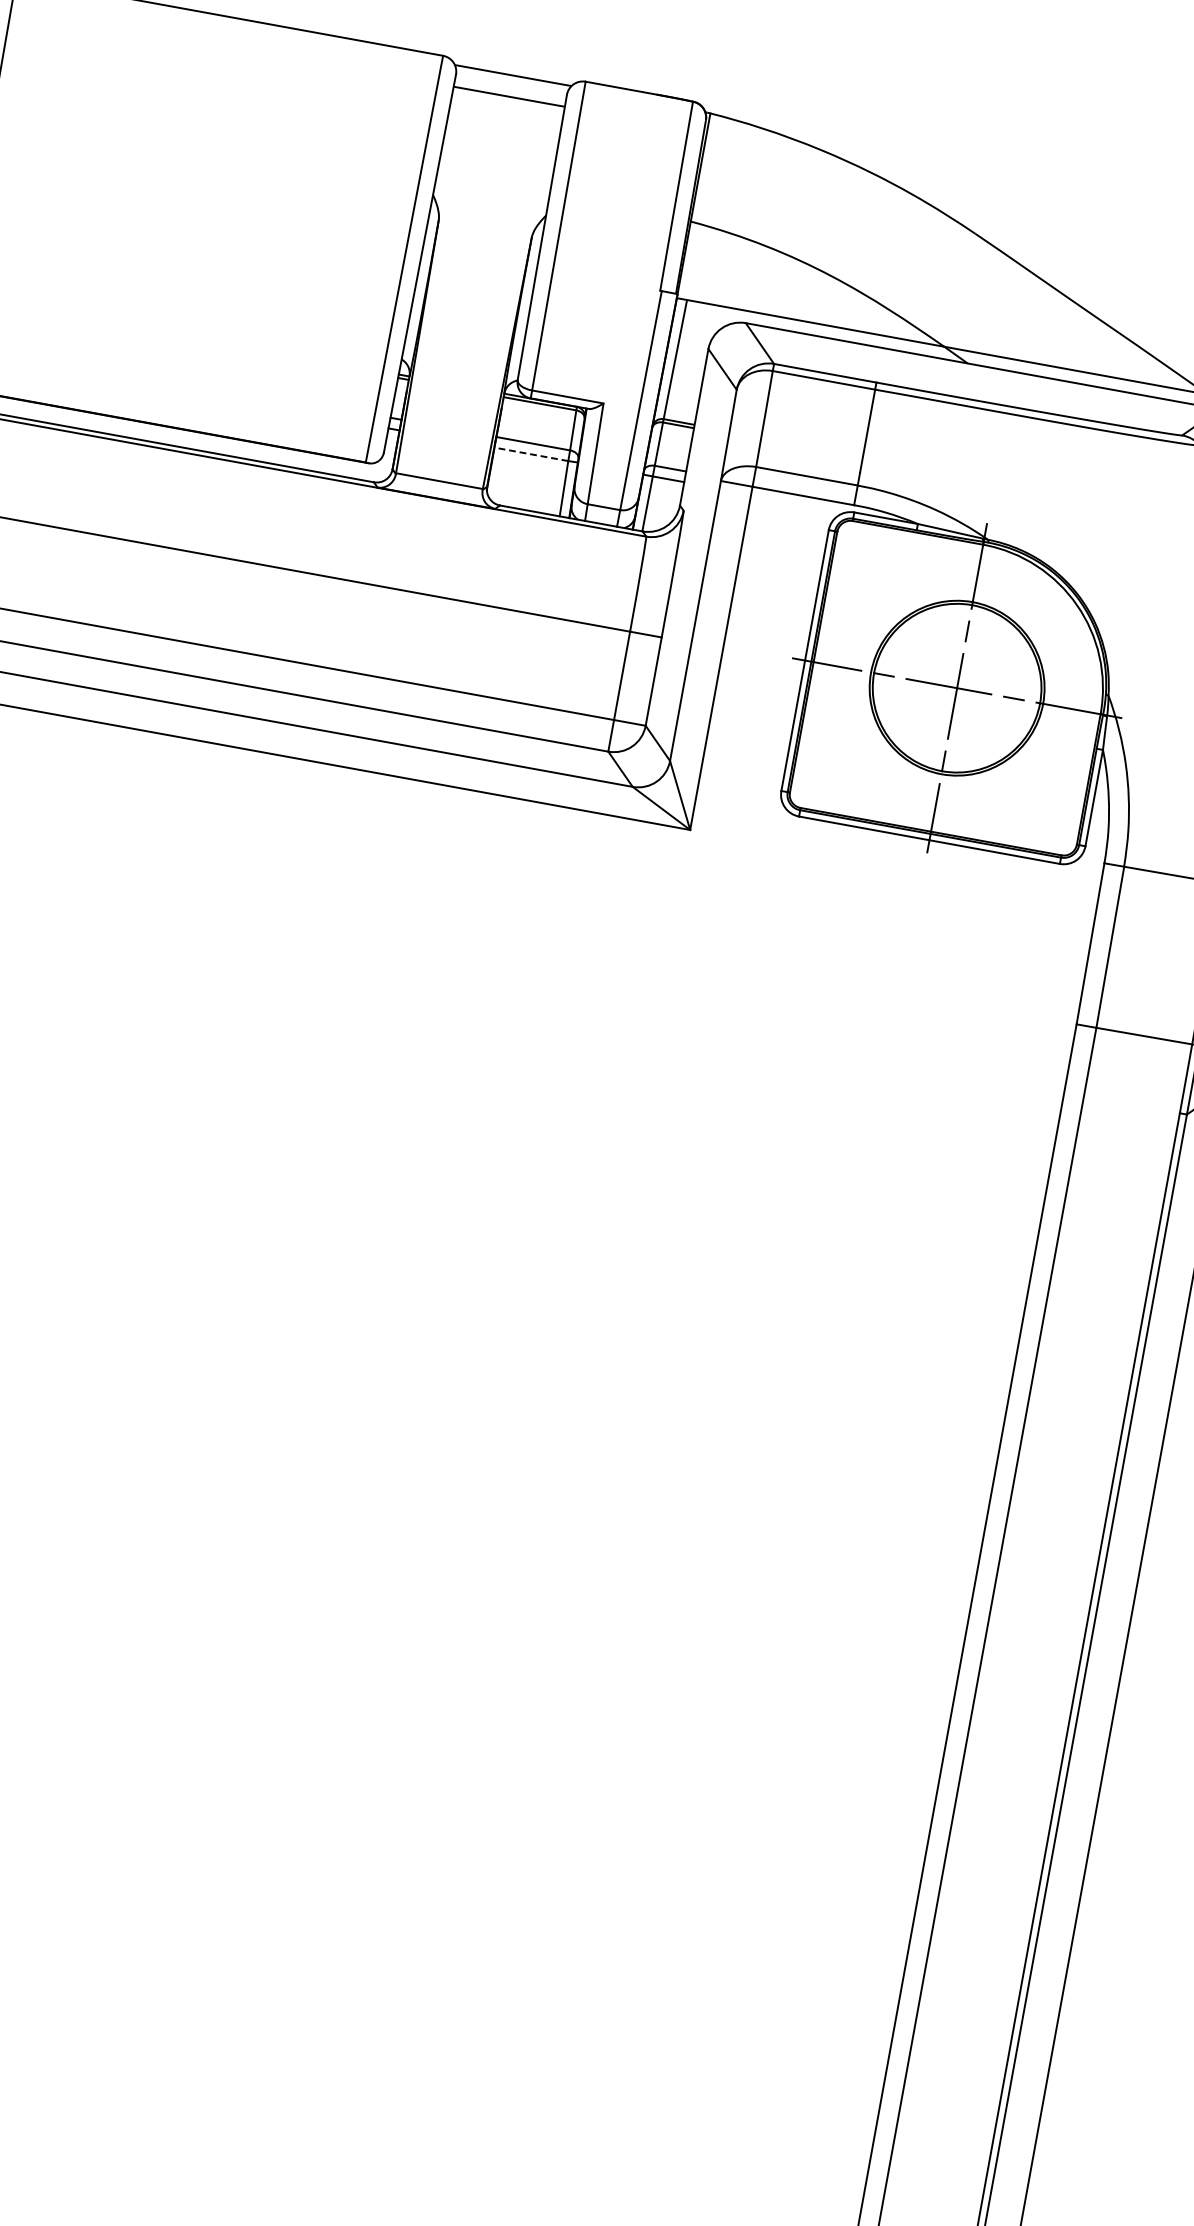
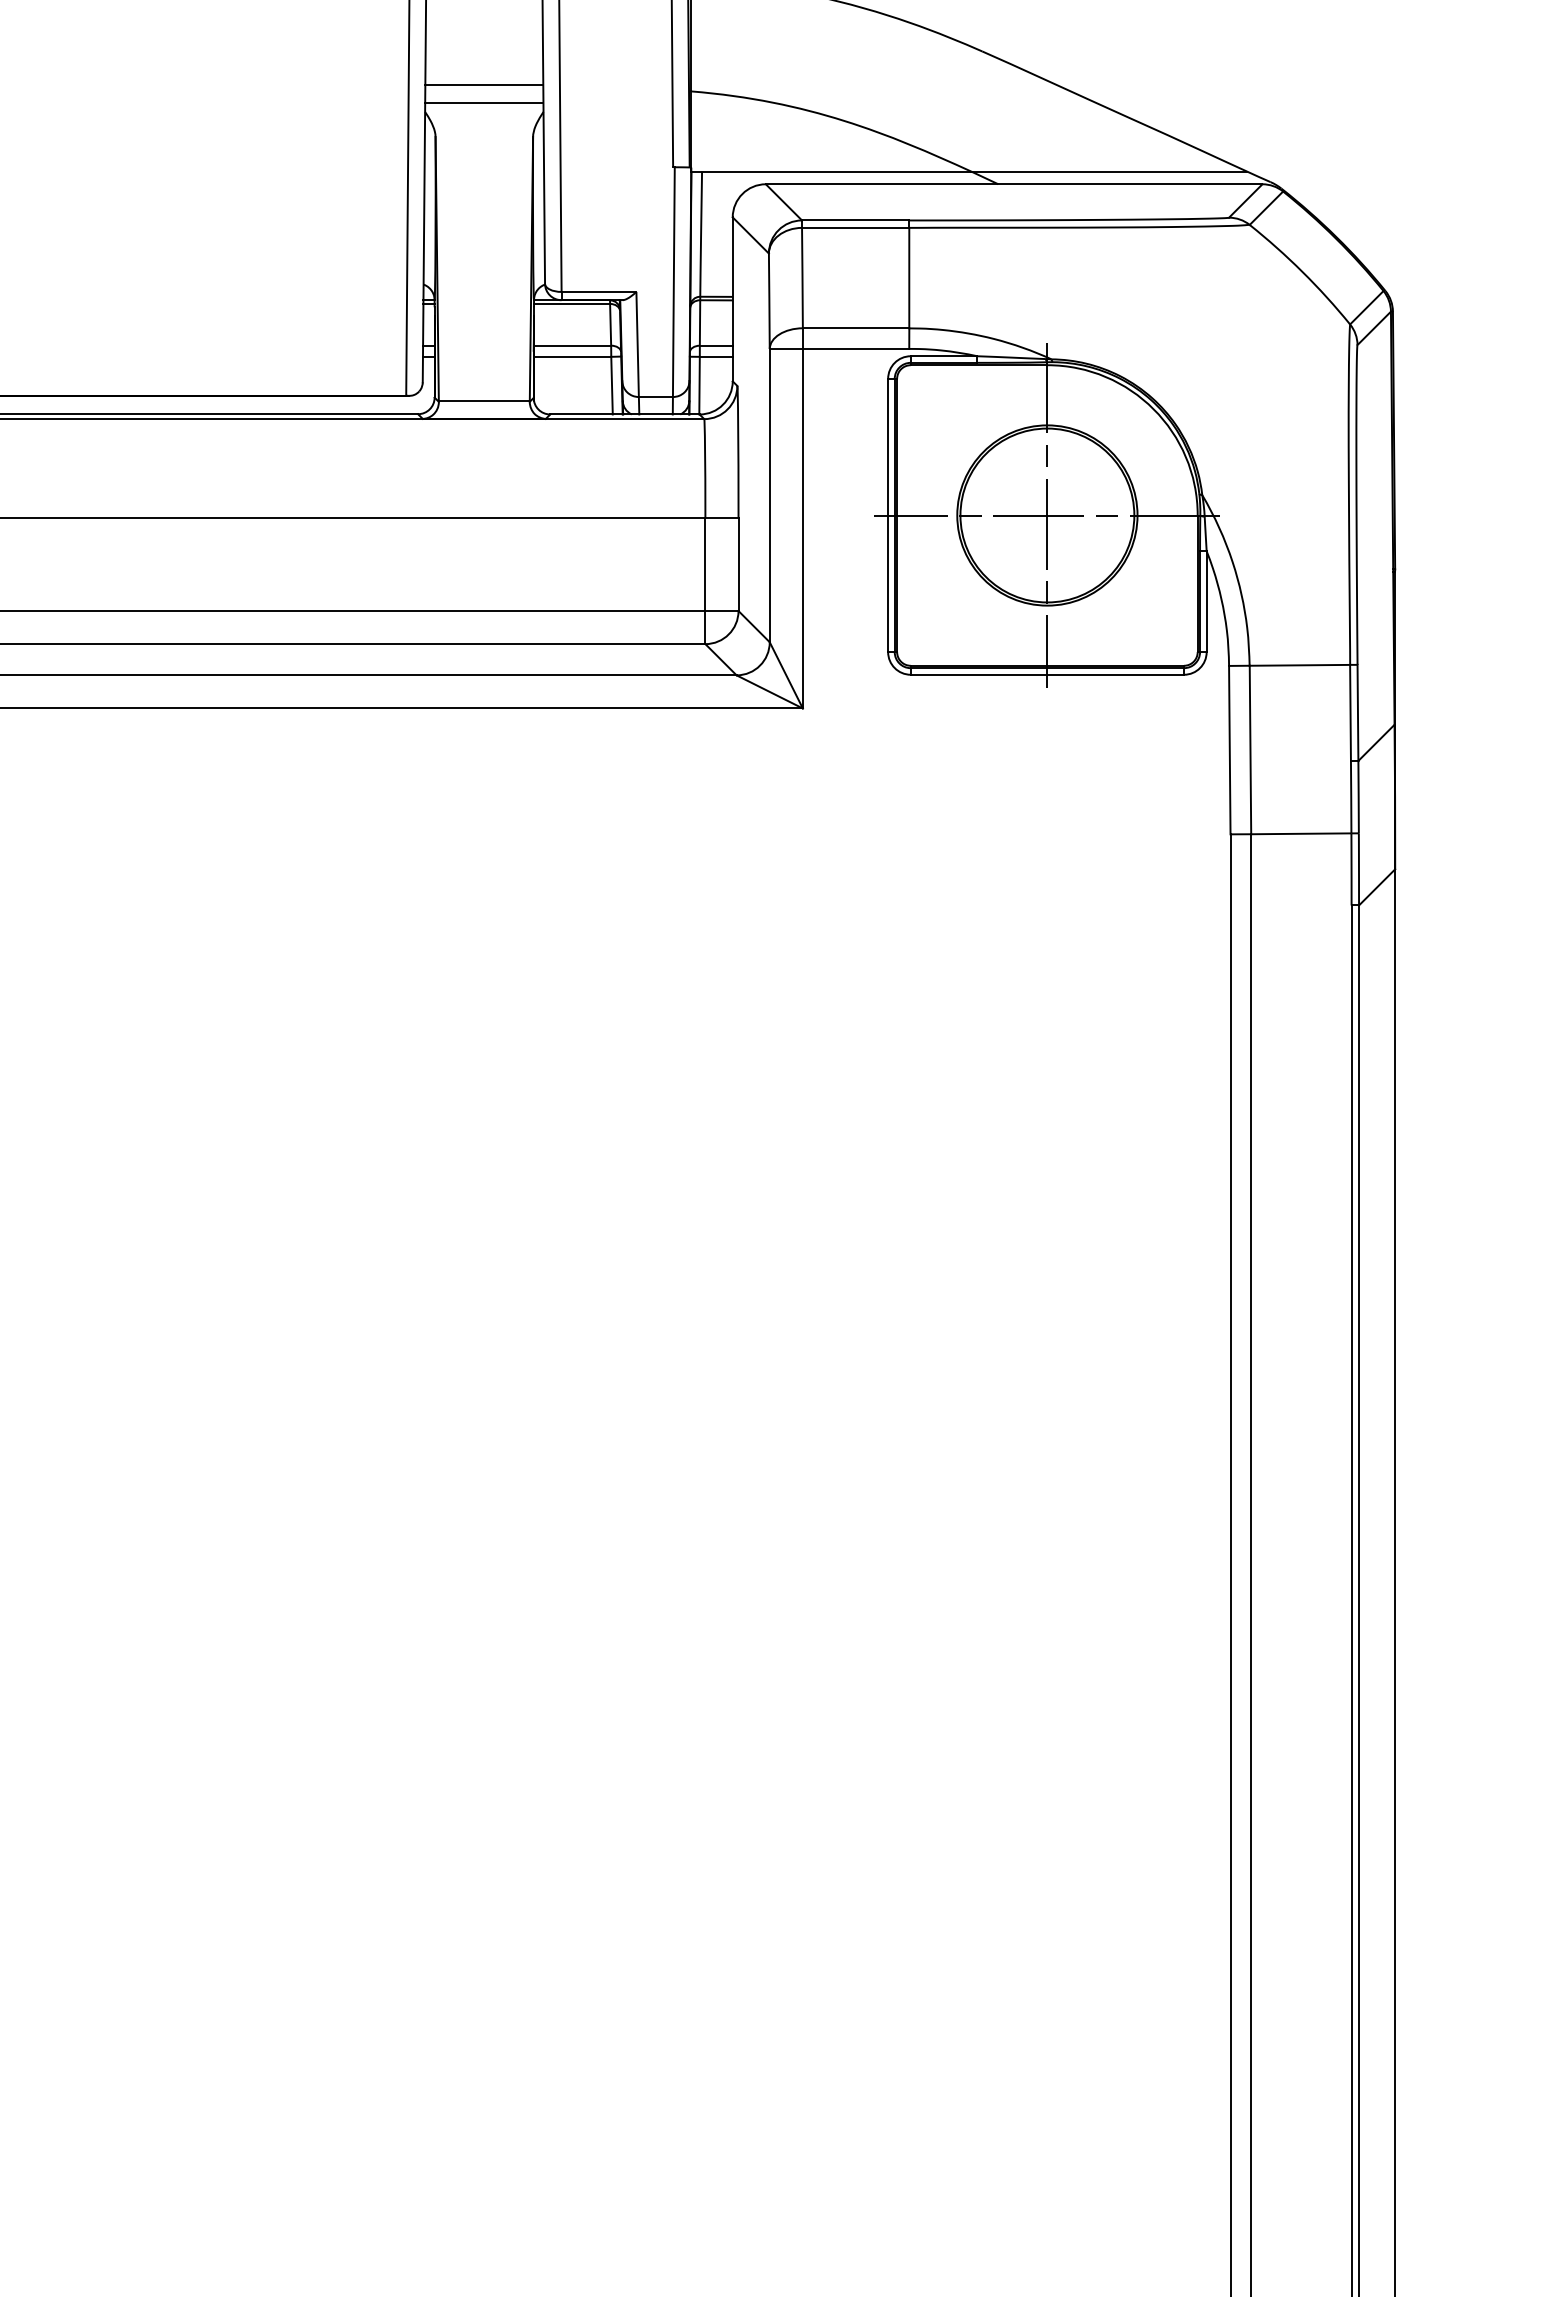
line: (494, 179) -> (484, 84), added
line: (491, 196) -> (484, 102), added
line: (531, 454) -> (572, 356), dashed -> solid

